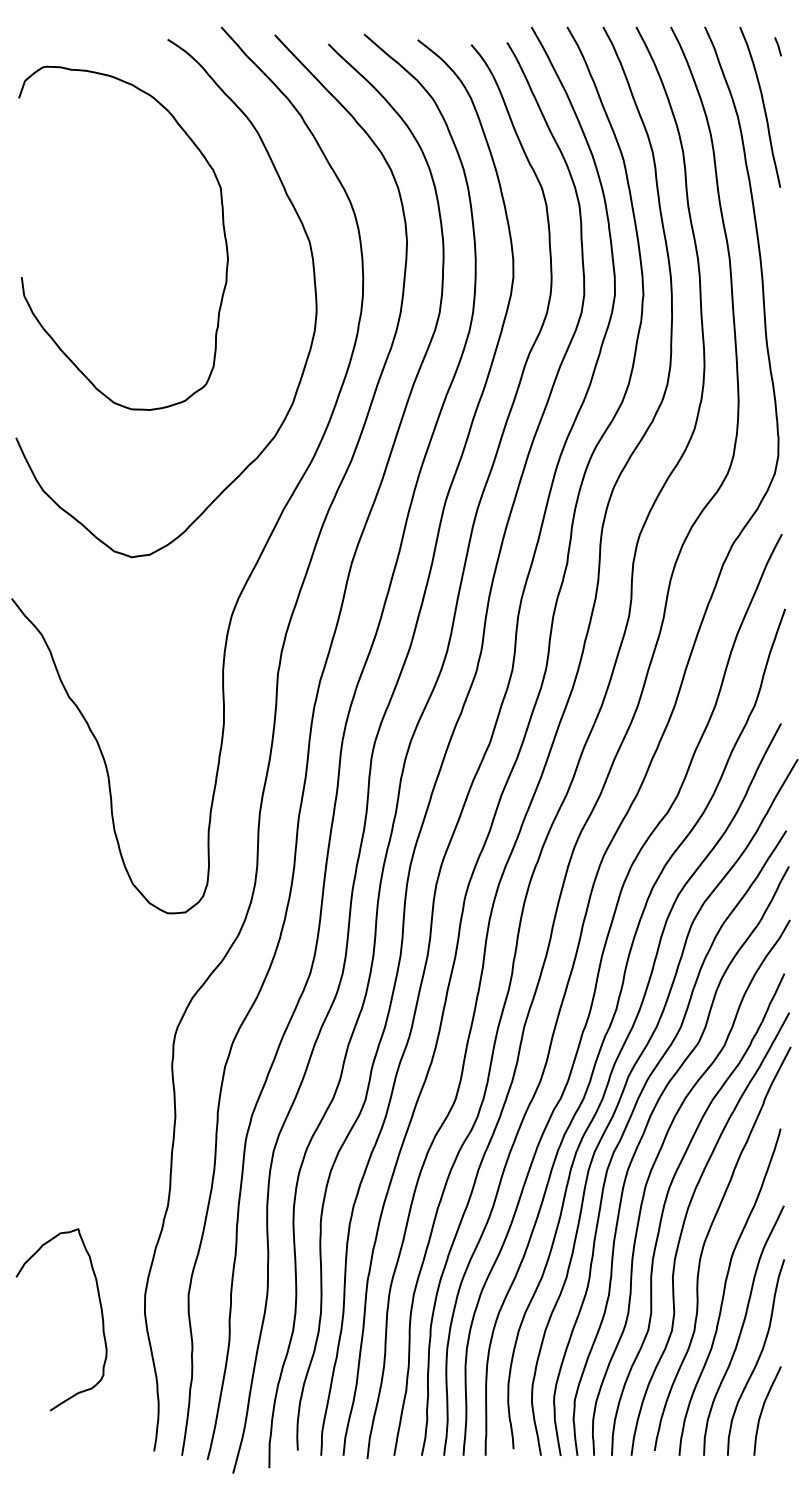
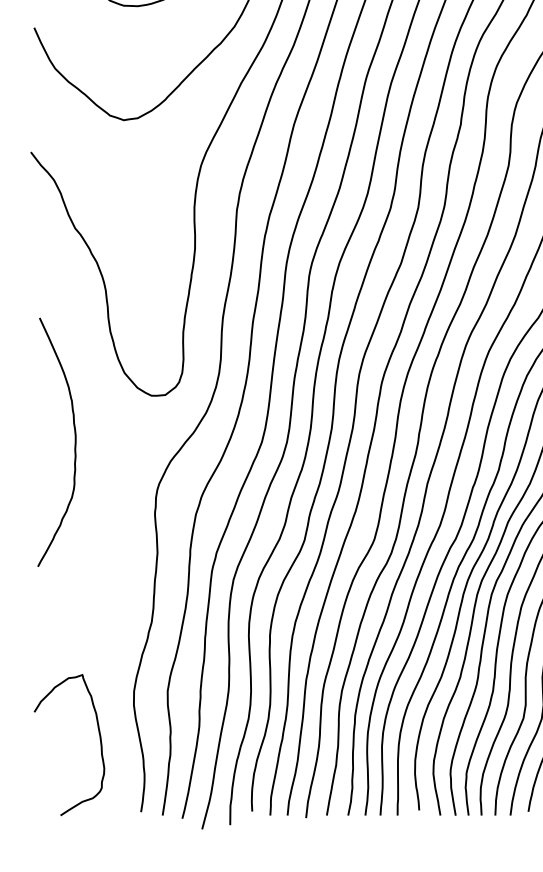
curve: (68, 973) -> (74, 442), added
curve: (101, 1318) -> (100, 744), moved

